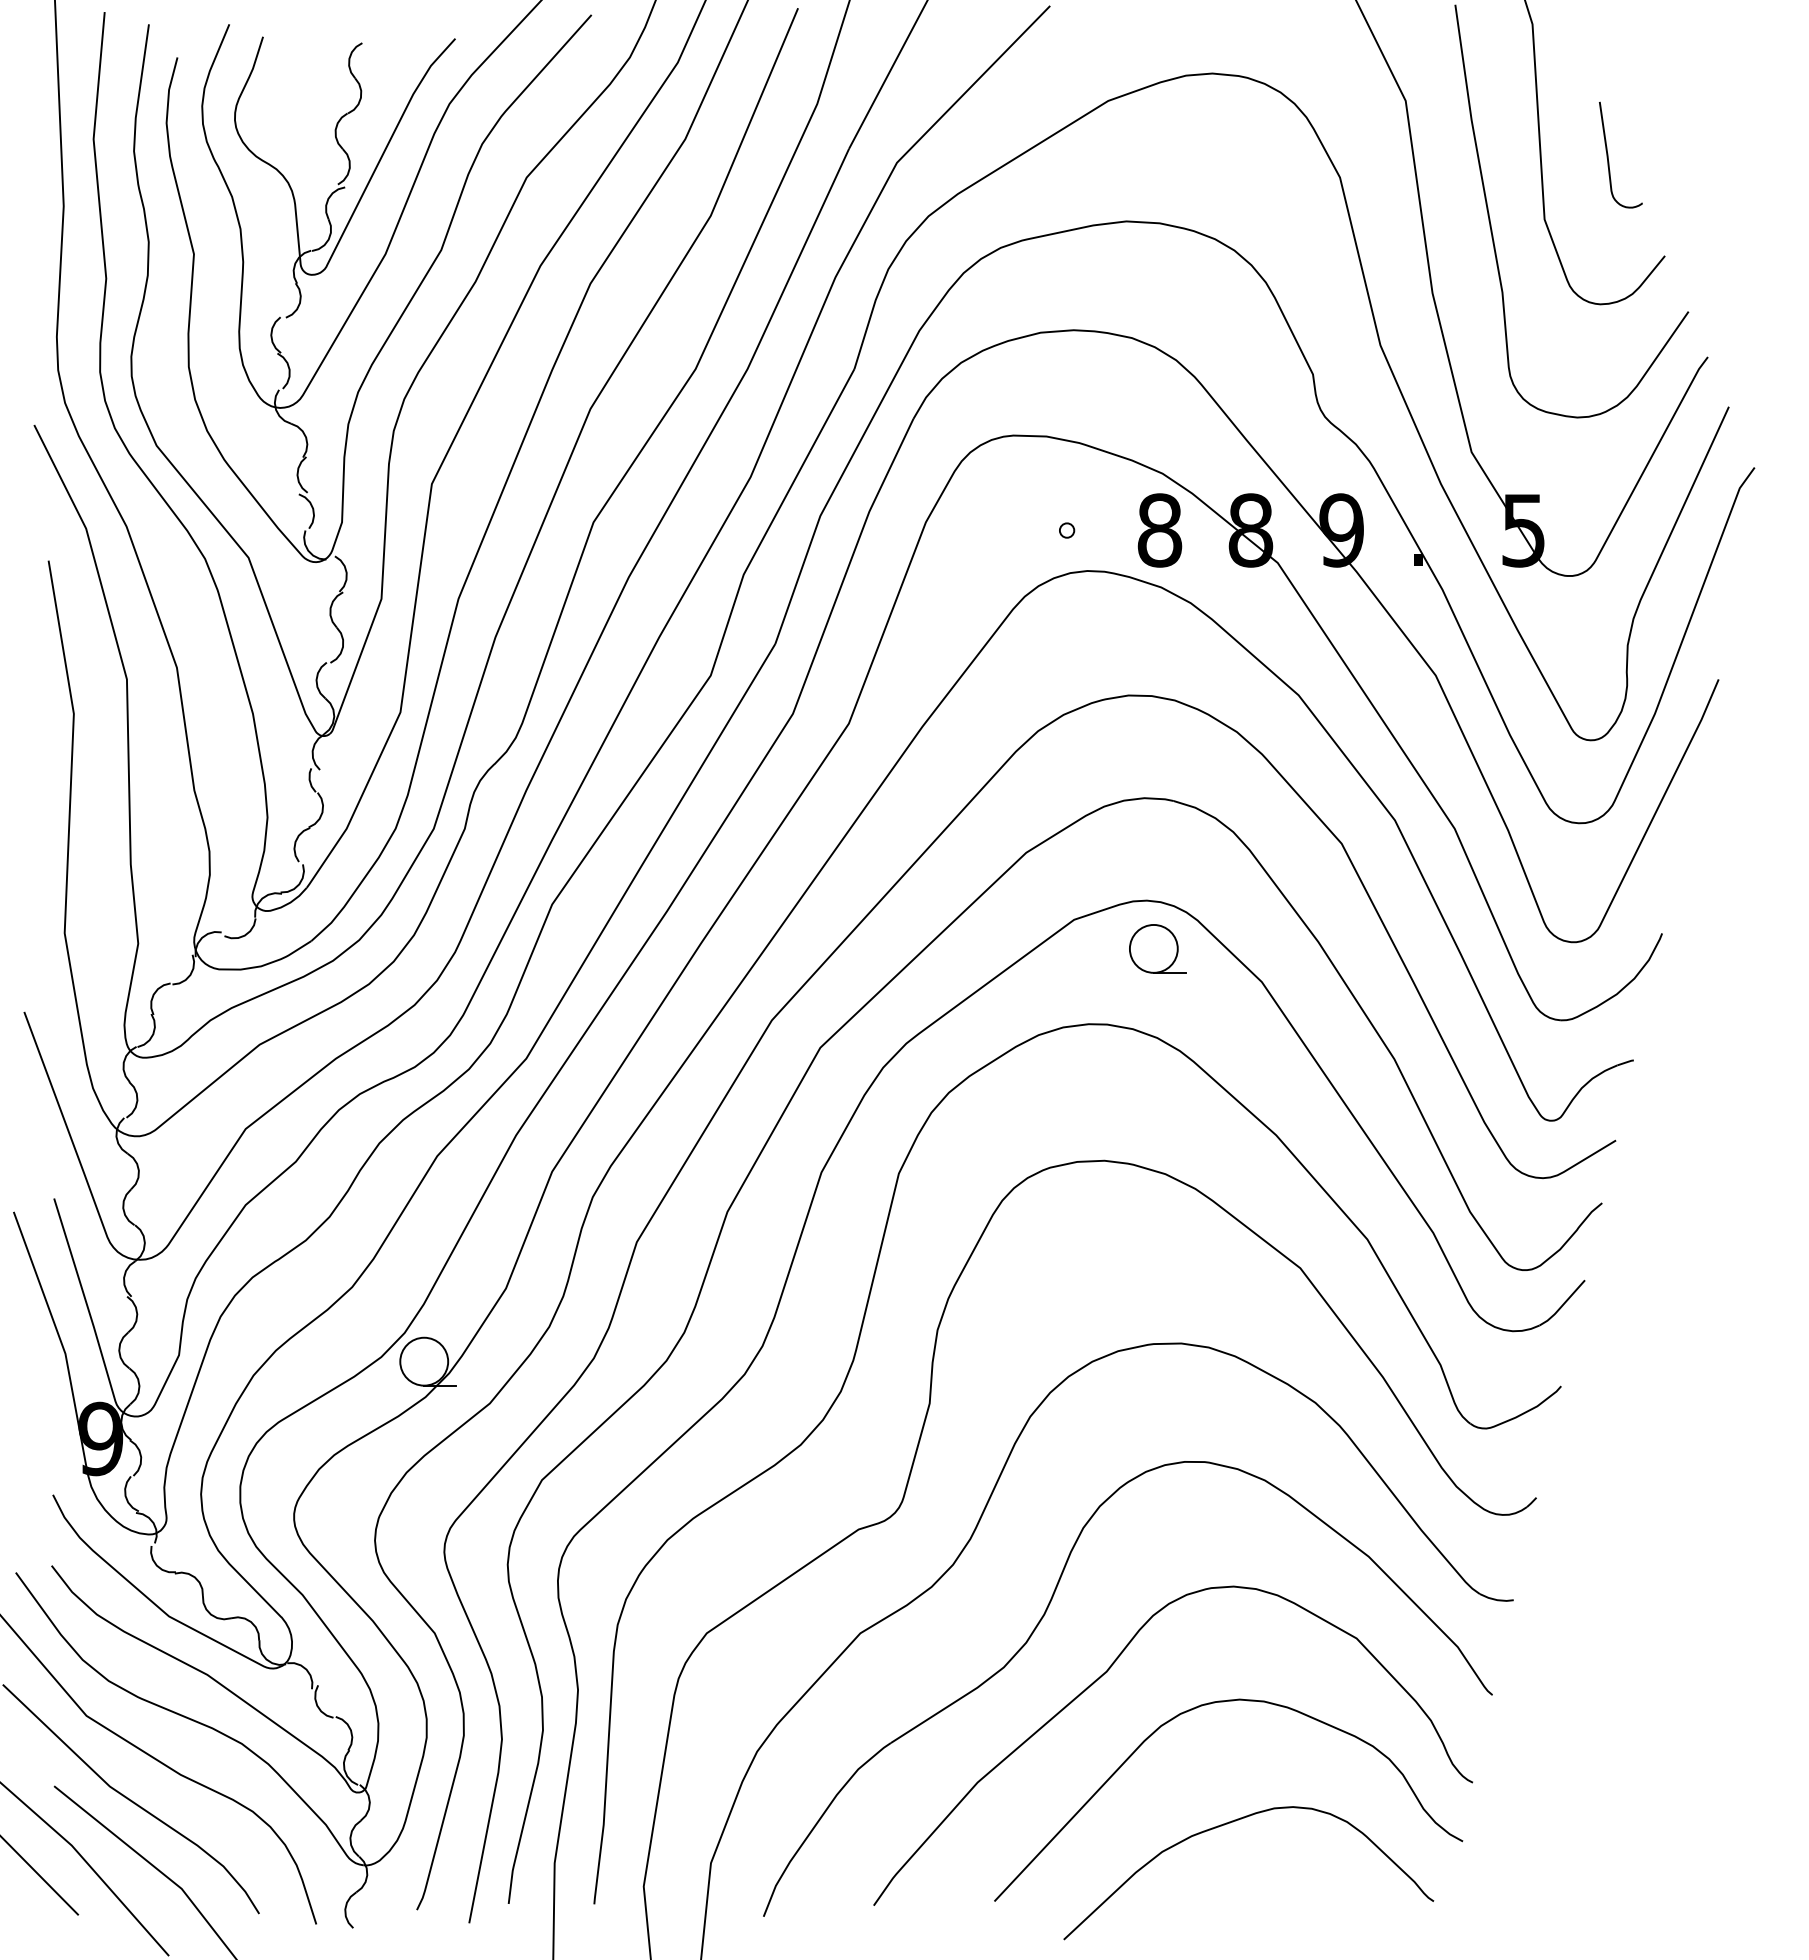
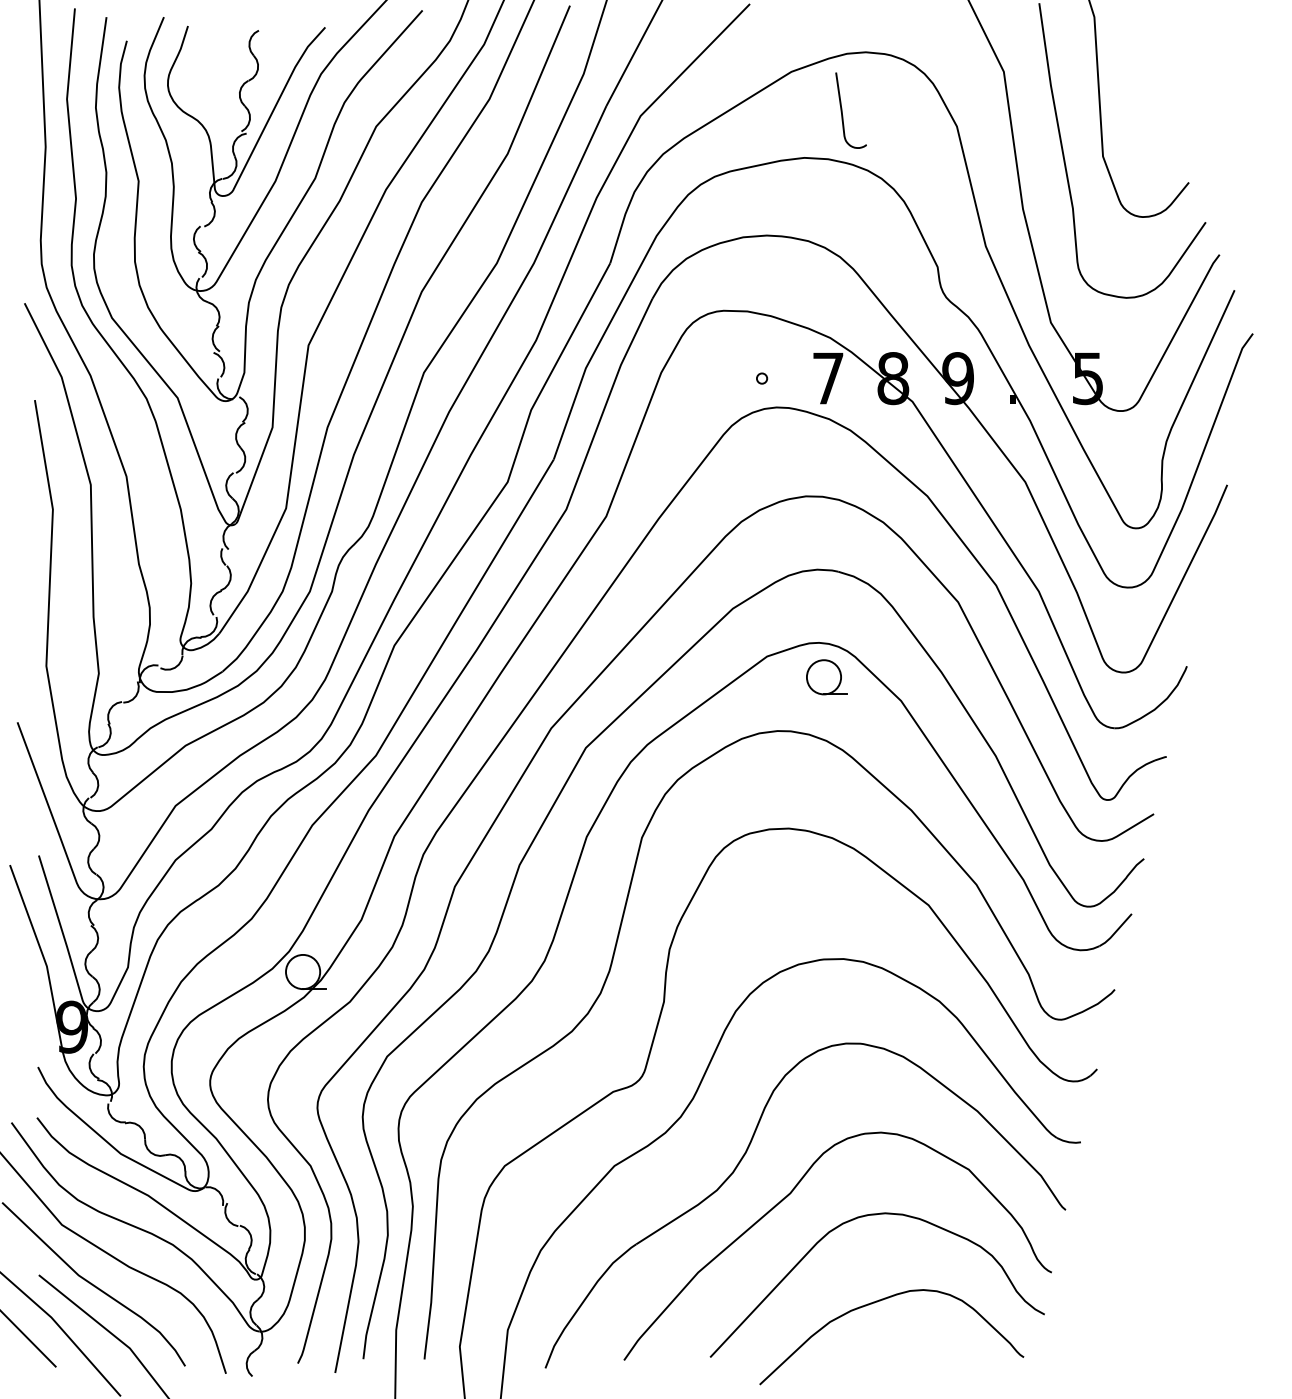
curve: (1608, 154) -> (842, 110), moved
text: (1159, 530) -> (828, 378), 8 -> 7

